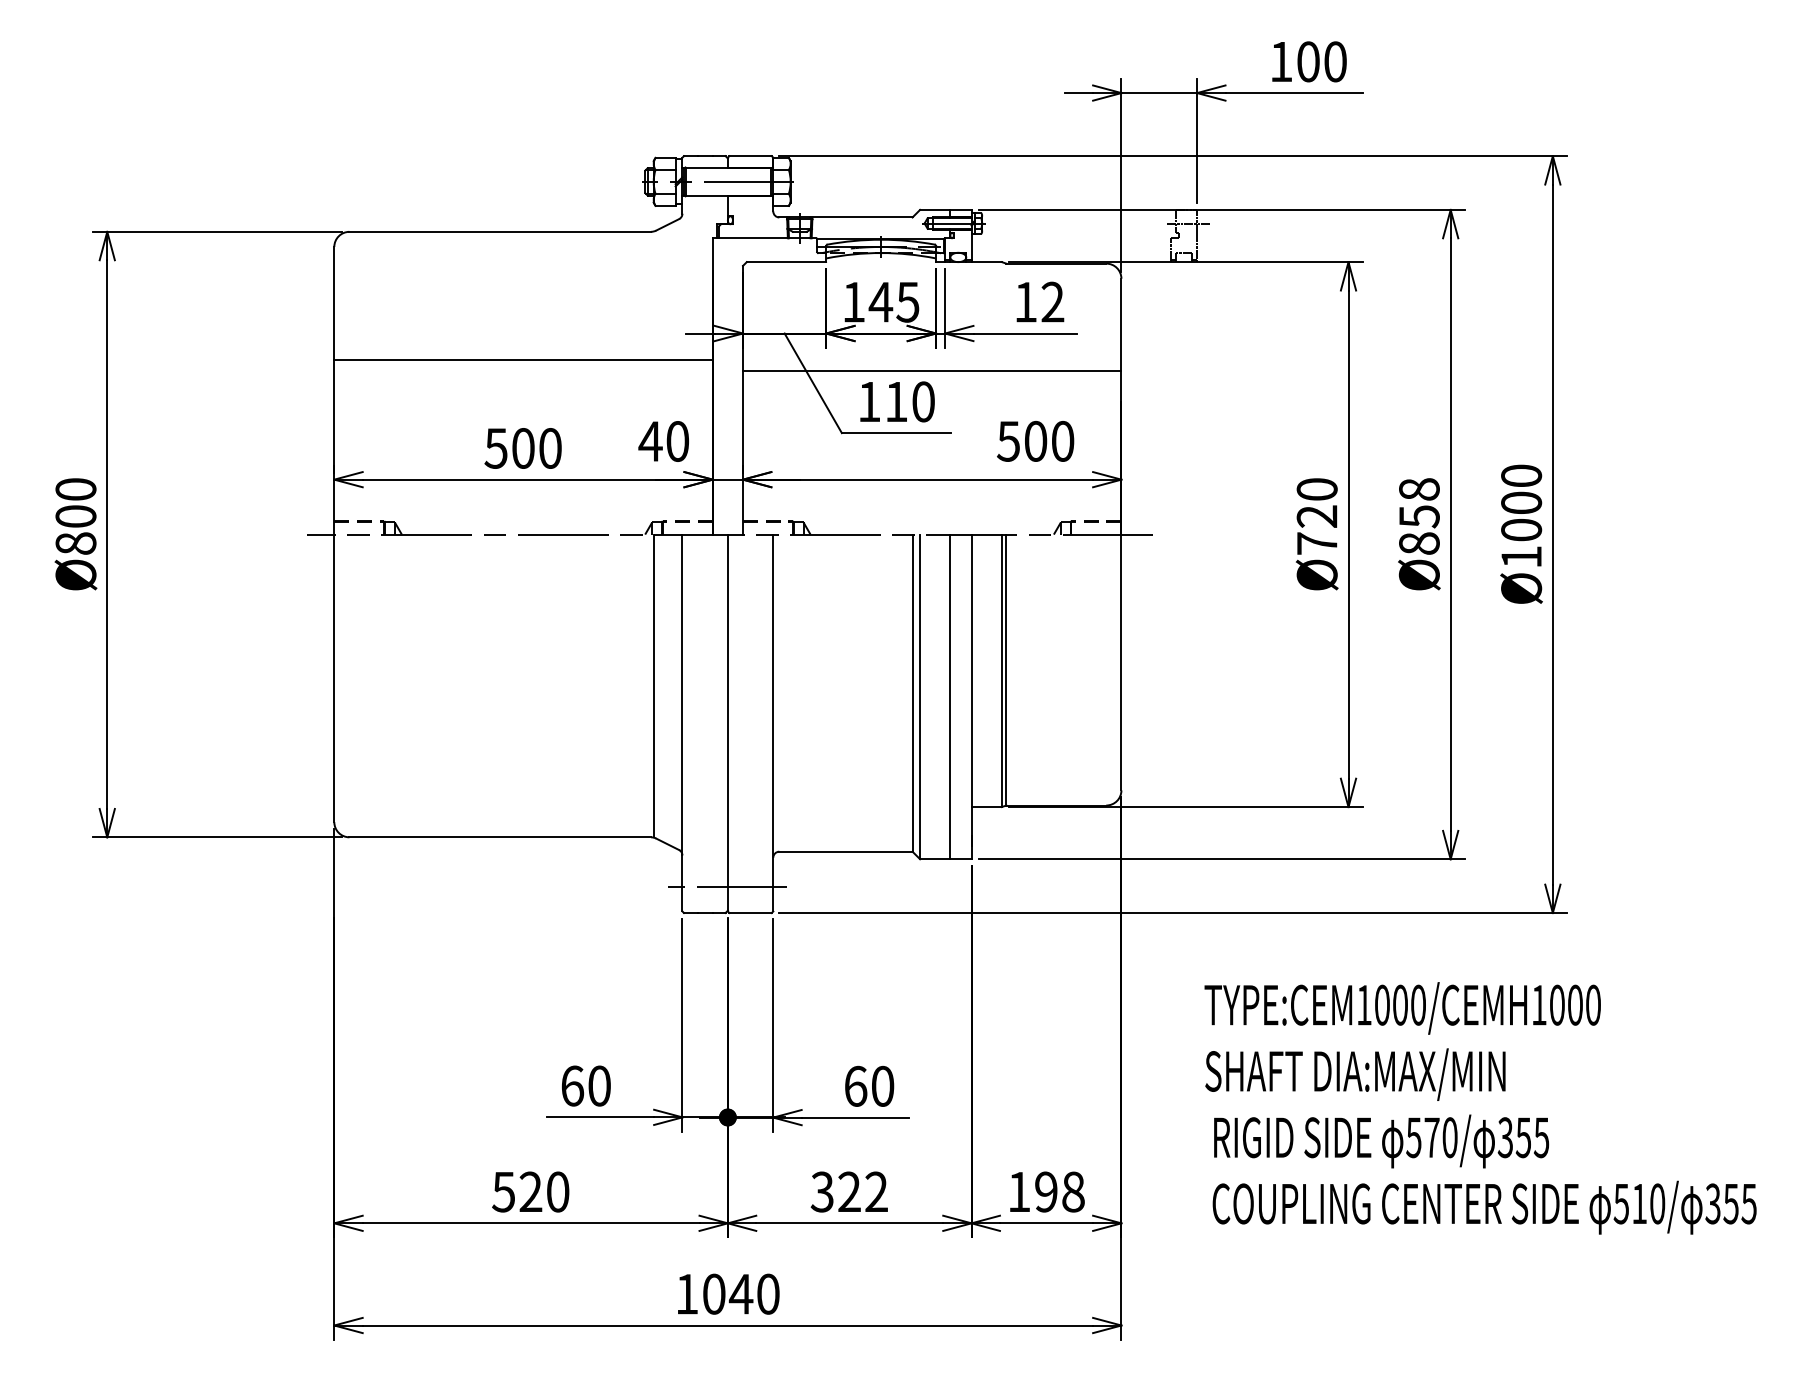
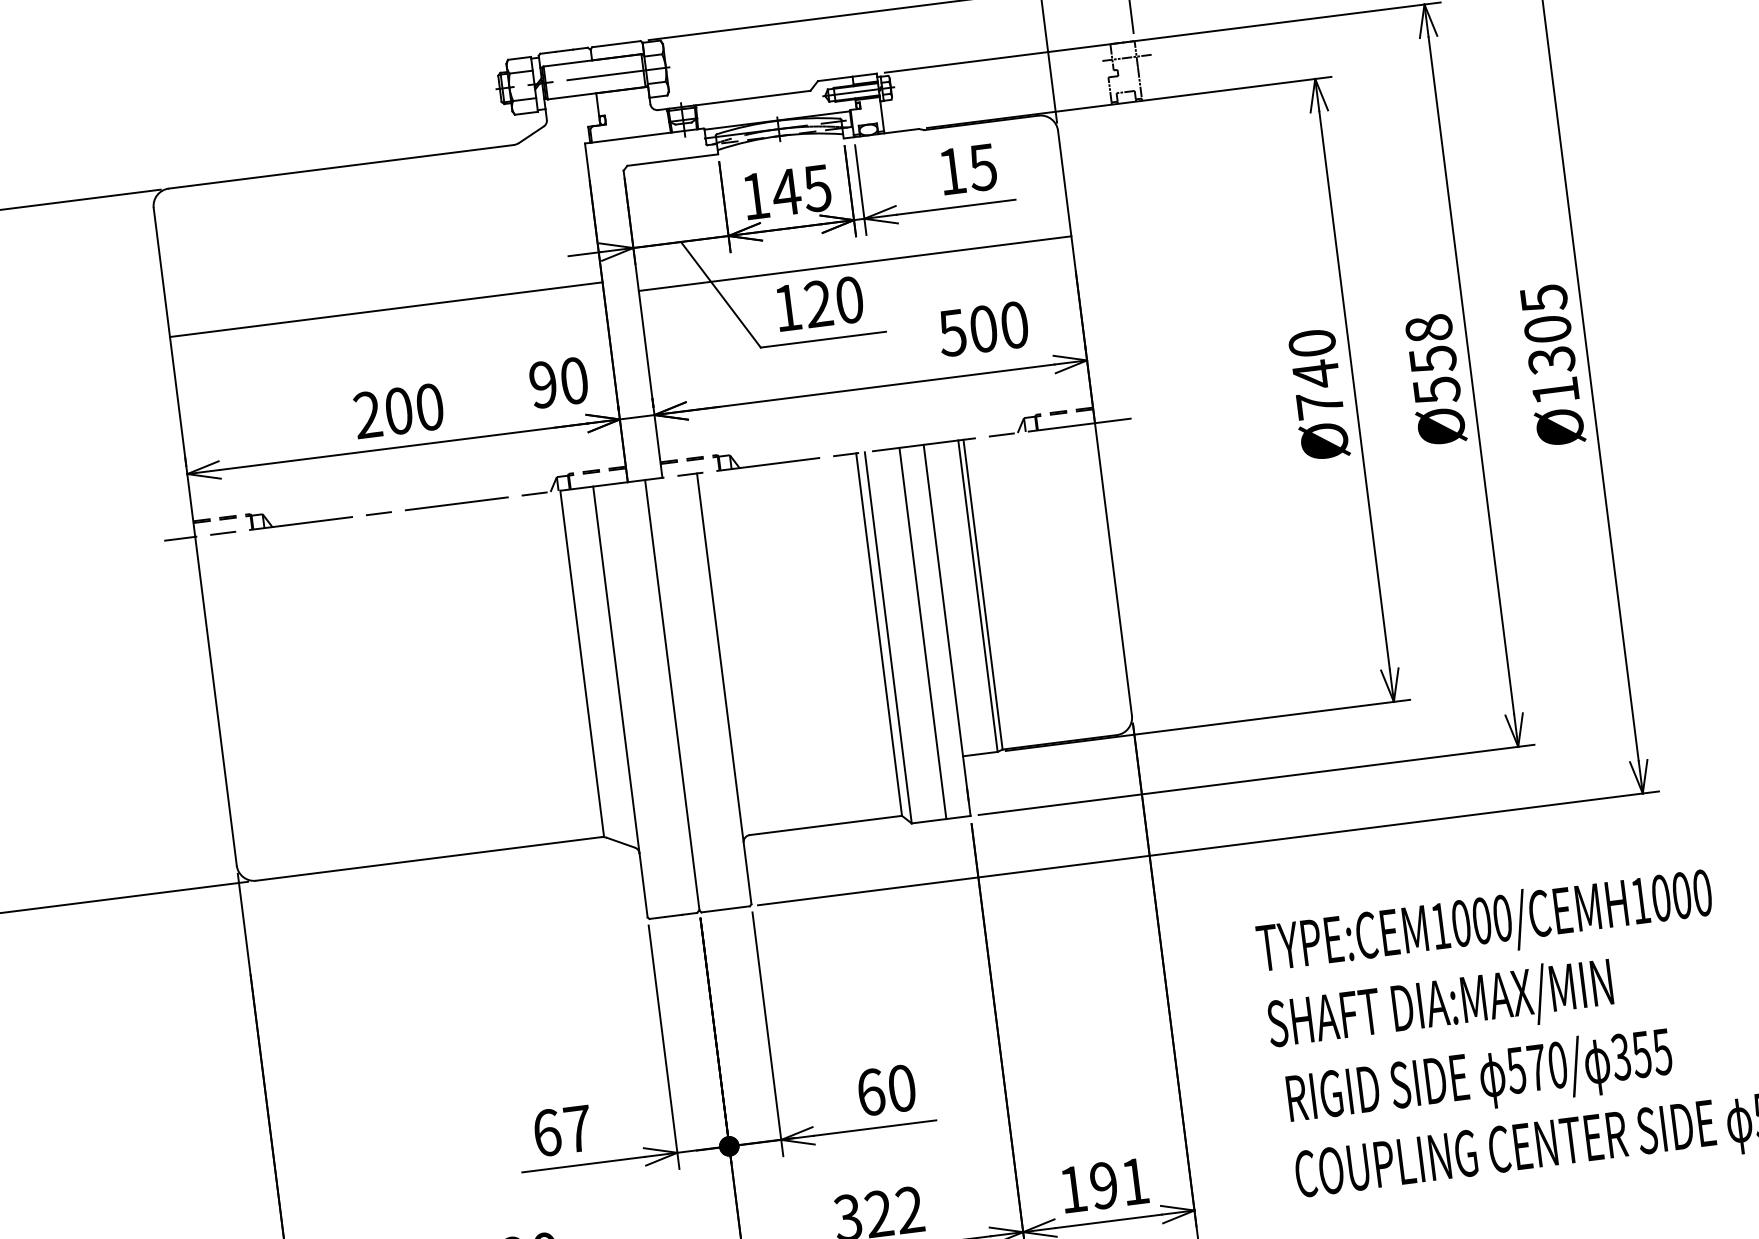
text: (1052, 301) -> (982, 166), 12 -> 15
text: (896, 401) -> (818, 303), 110 -> 120
text: (650, 441) -> (543, 384), 40 -> 90
text: (495, 448) -> (367, 415), 500 -> 200
text: (1521, 502) -> (1547, 328), Ø1000 -> Ø1305
text: (1316, 516) -> (1315, 374), Ø720 -> Ø740
text: (1419, 543) -> (1437, 390), Ø858 -> Ø558
line: (727, 887) -> (695, 883), removed
text: (599, 1085) -> (577, 1128), 60 -> 67
text: (1073, 1191) -> (1135, 1181), 198 -> 191

